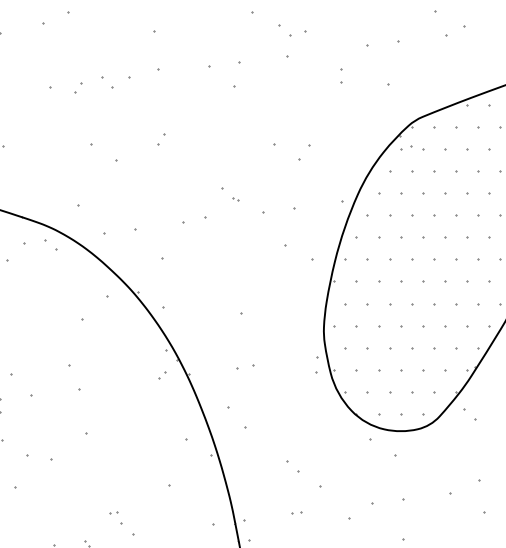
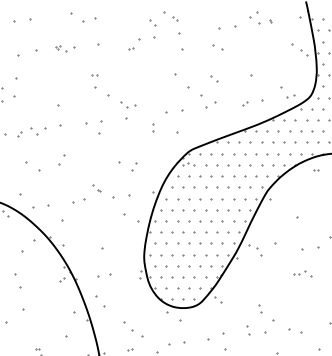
part: (160, 140) -> (61, 160), size x1.6
part: (245, 366) -> (104, 275), size x1.6
part: (292, 465) -> (128, 325), size x1.6

